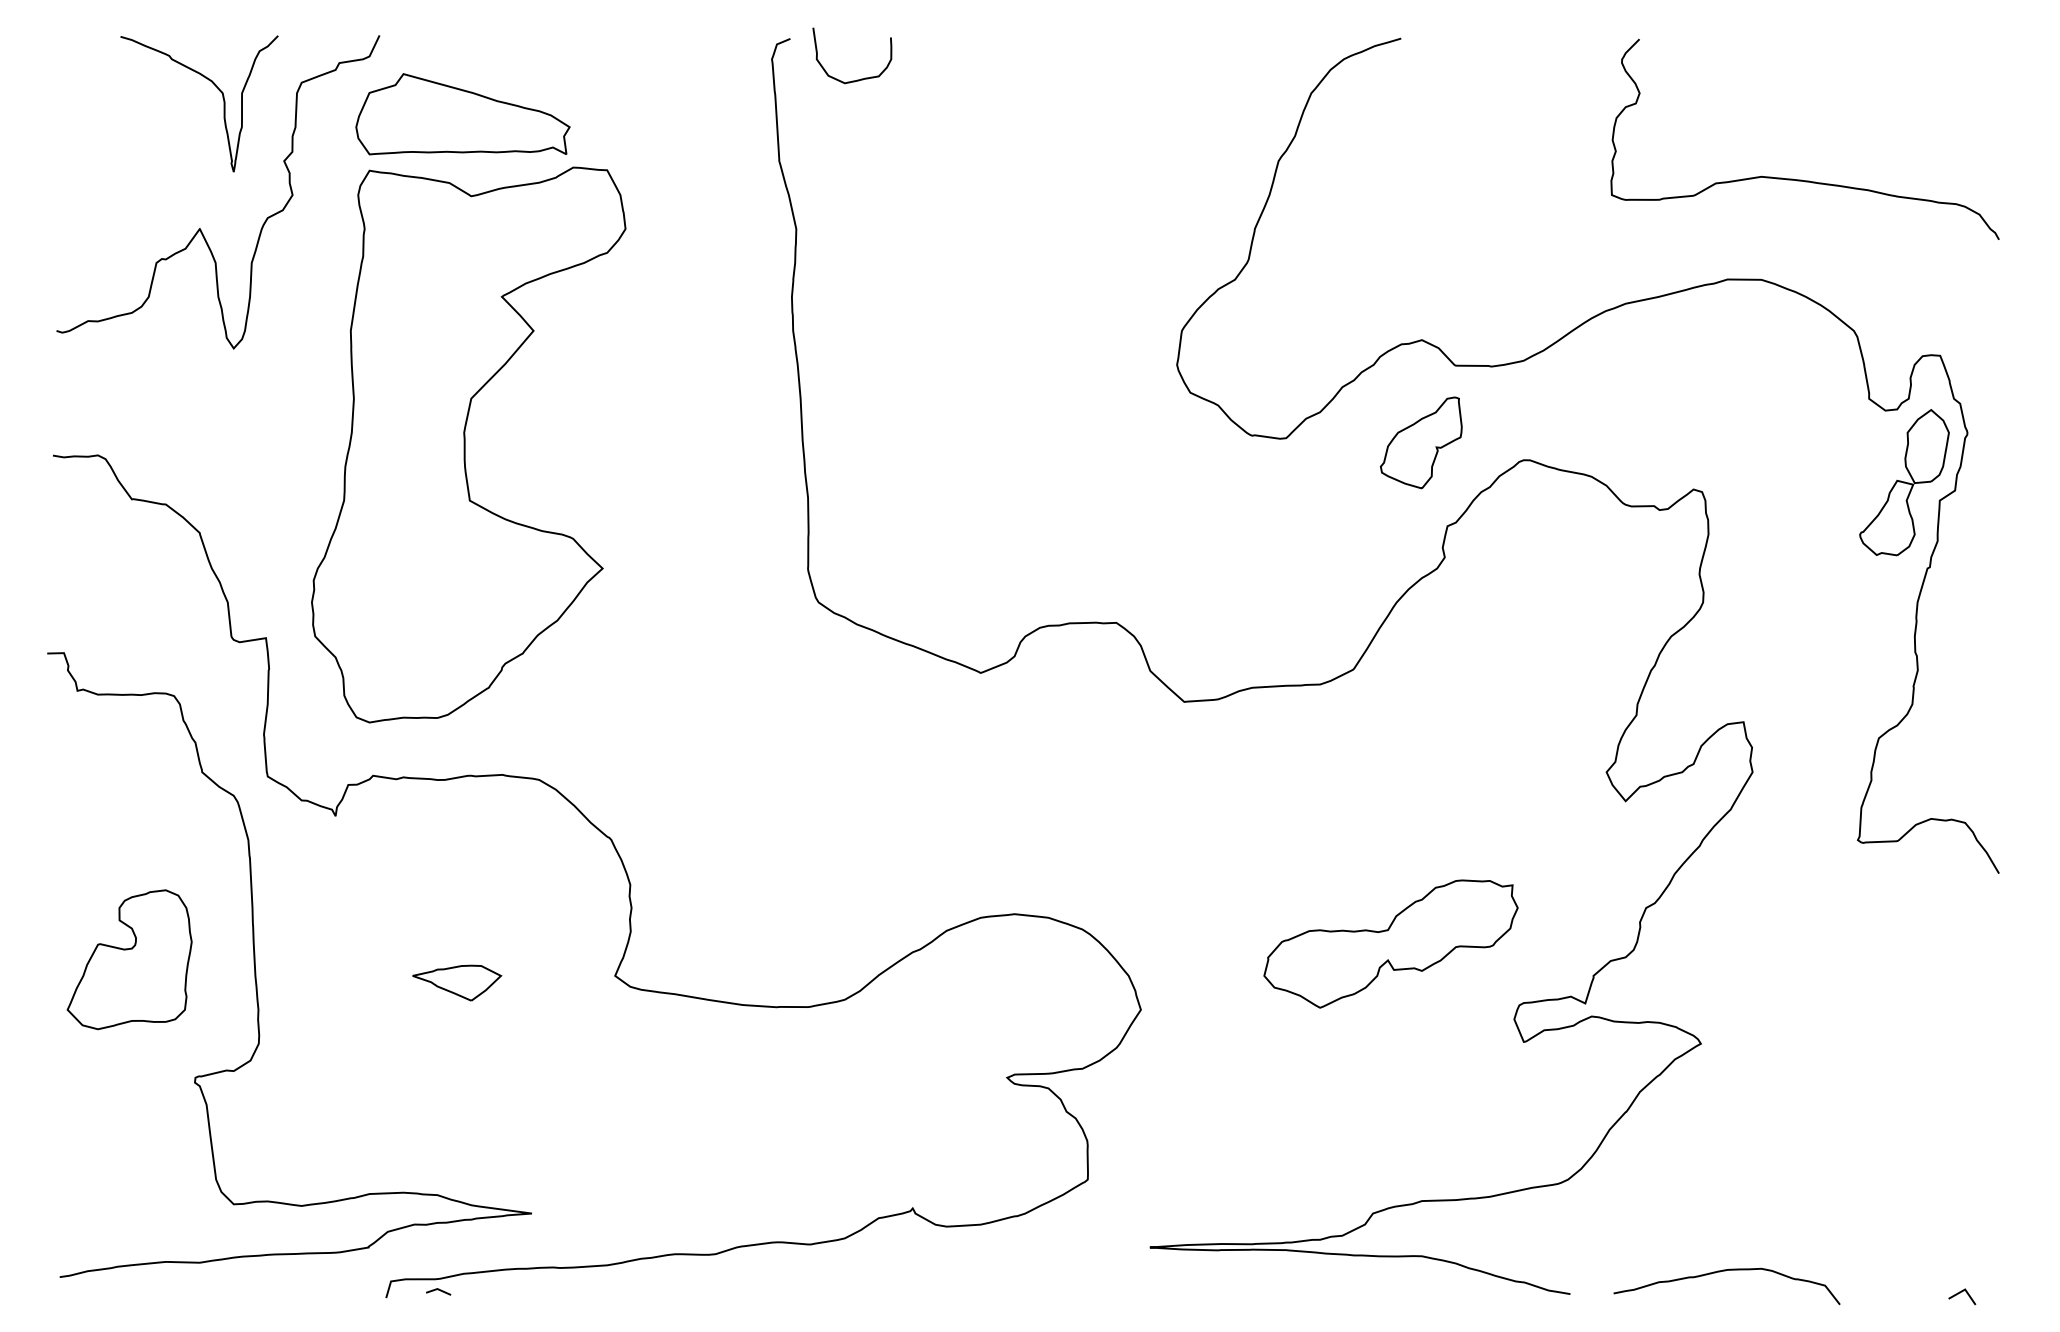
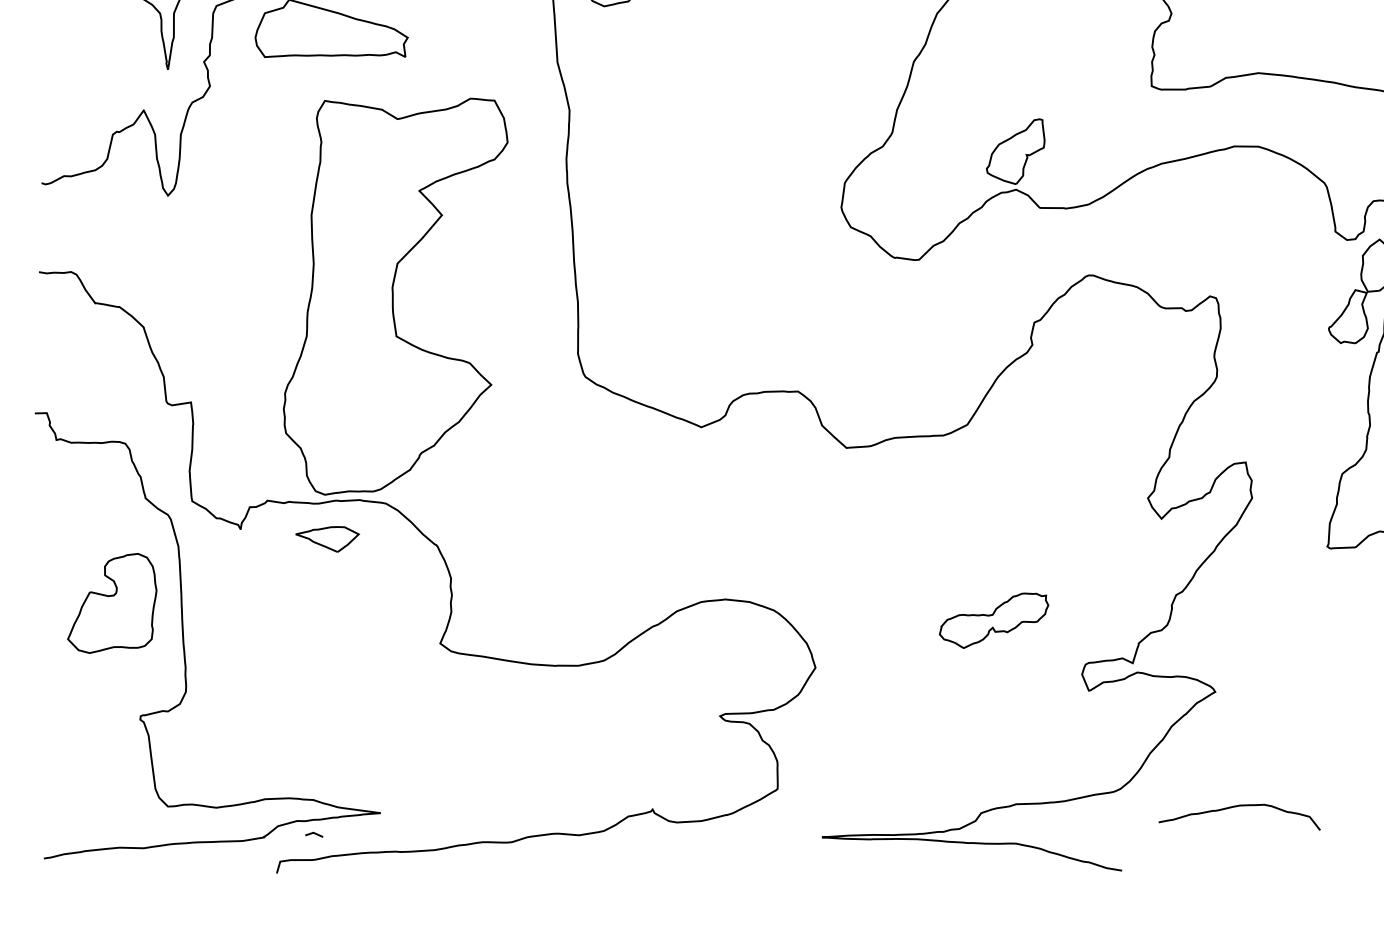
part: (1421, 442) -> (1015, 151), moved
part: (468, 444) -> (395, 296), moved
part: (1390, 943) -> (993, 620), size x0.6
part: (129, 959) -> (112, 603), moved
part: (457, 982) -> (327, 539), moved
curve: (1725, 1271) -> (1238, 806), moved
line: (438, 1290) -> (314, 833), moved

